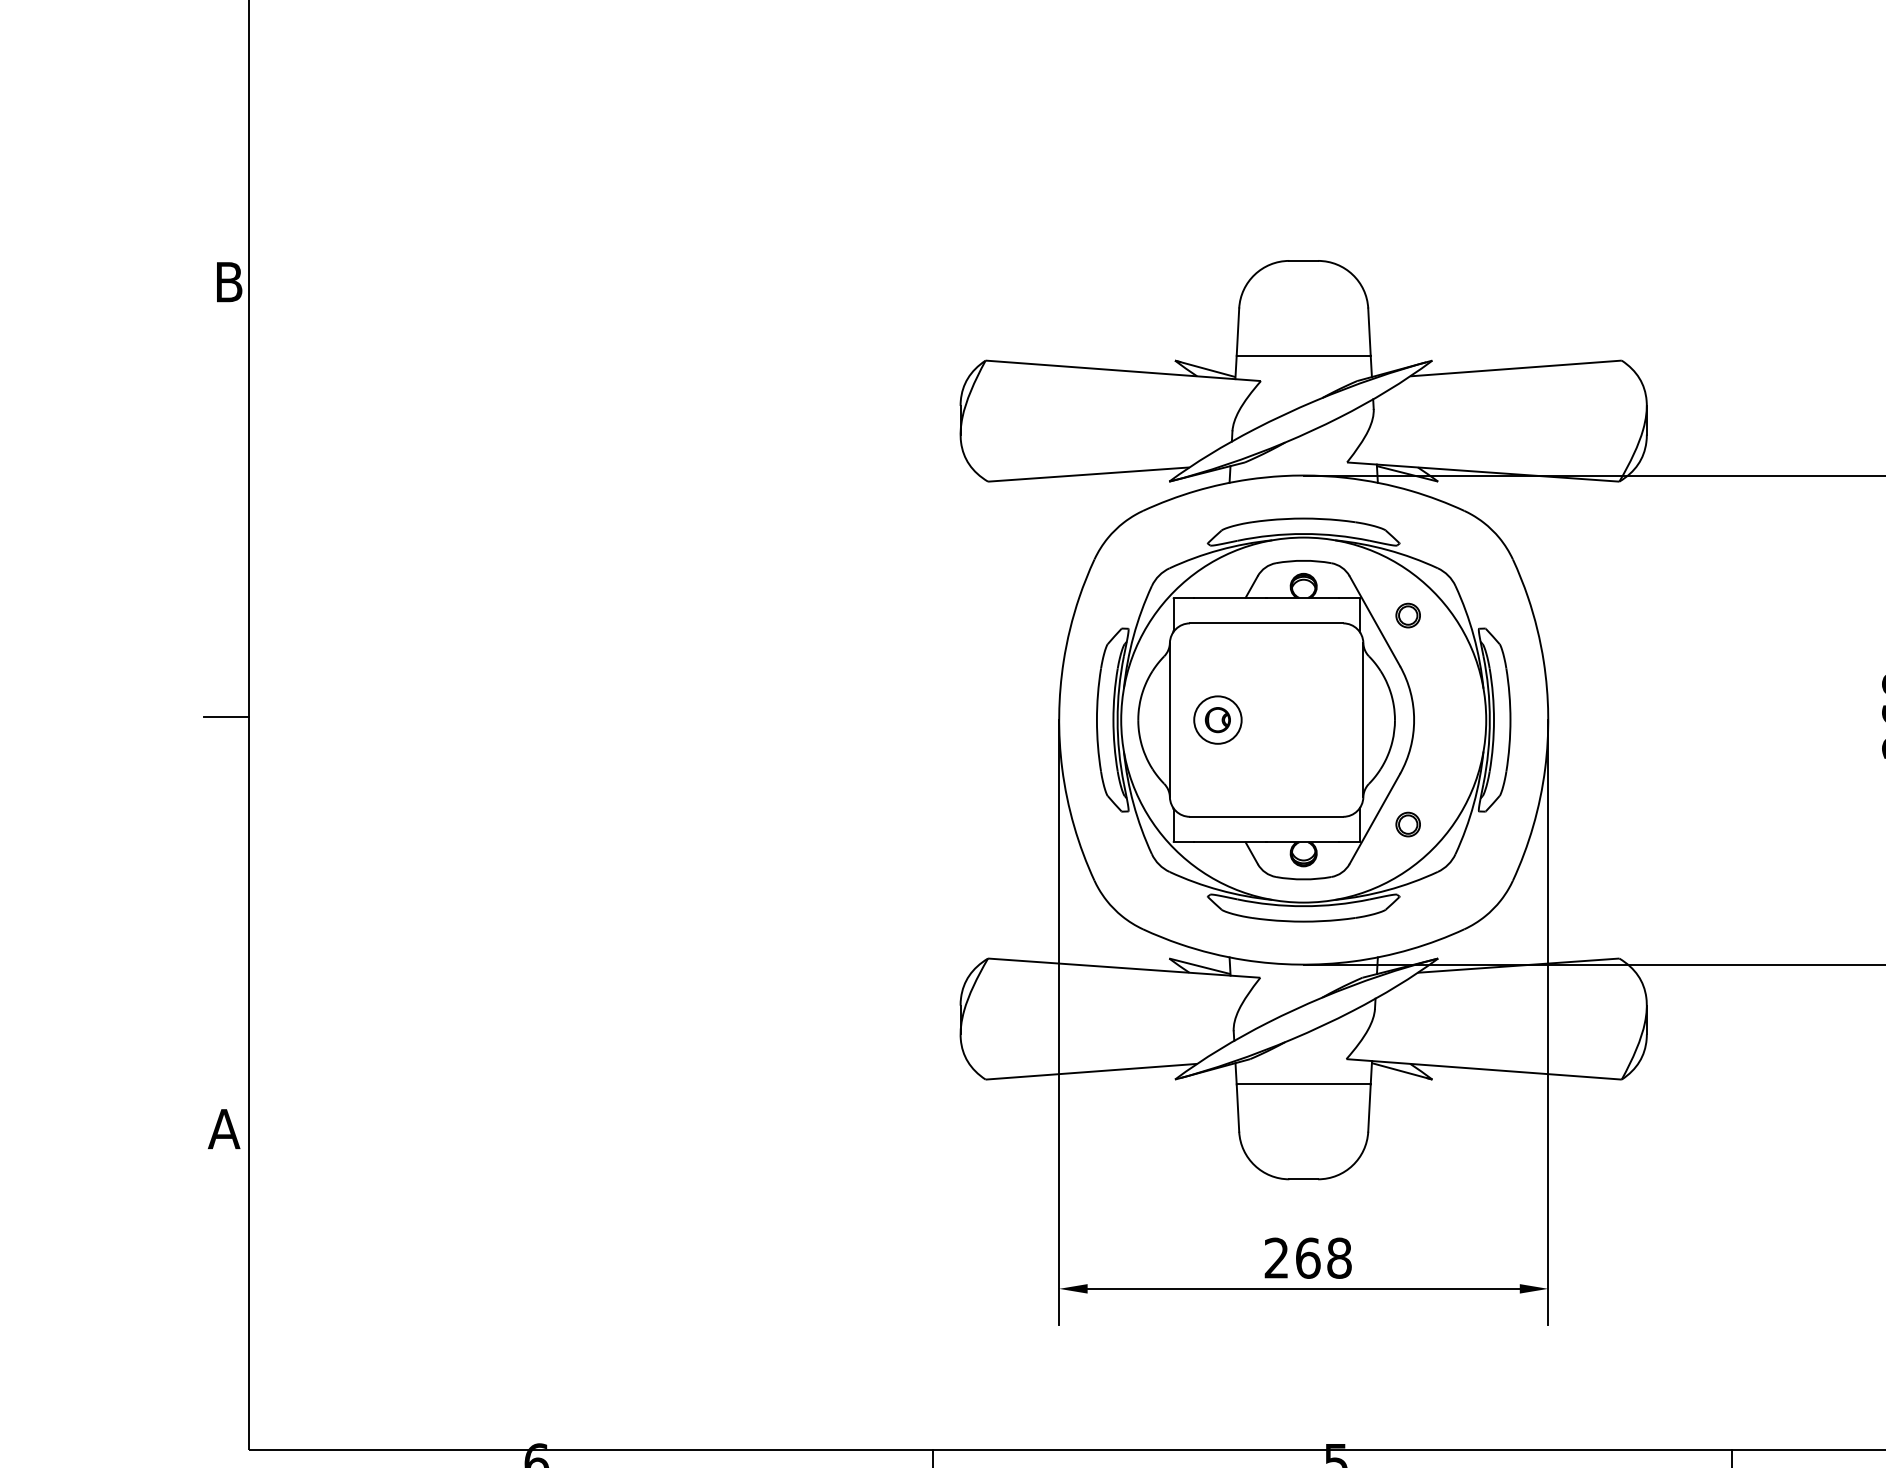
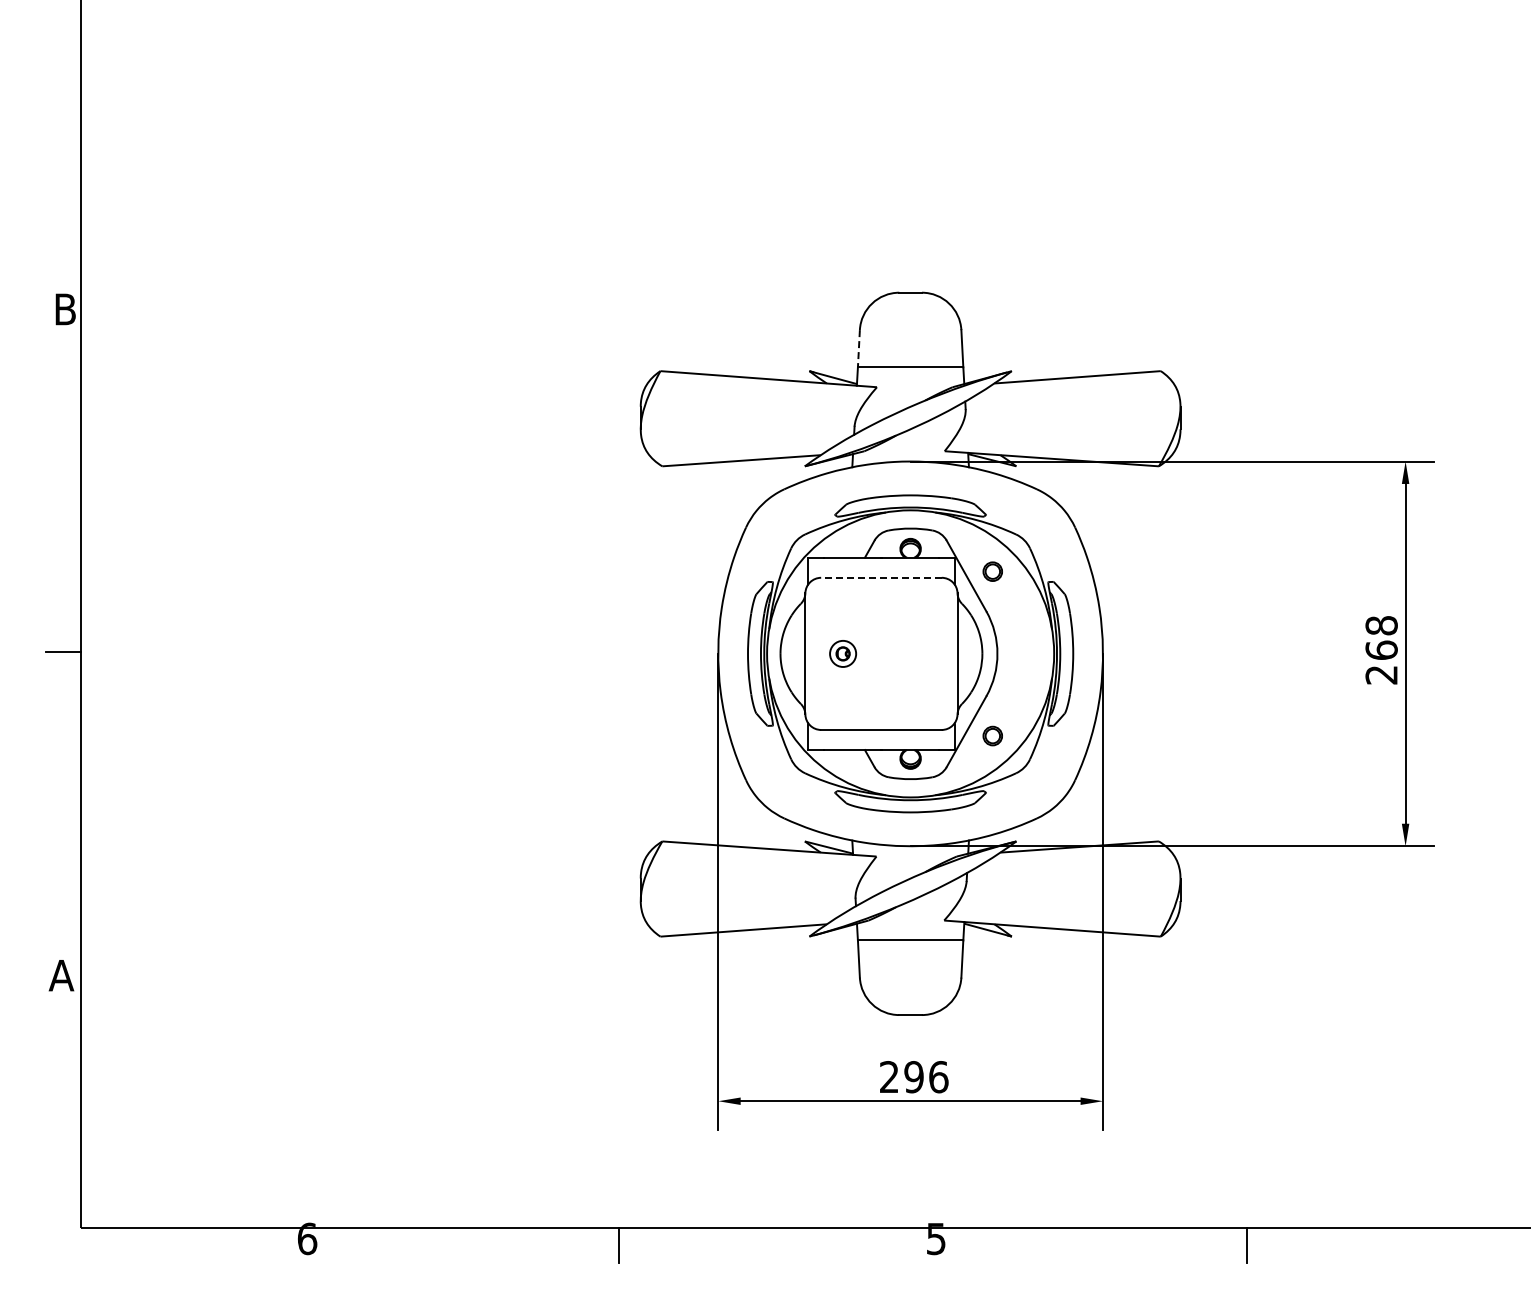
line: (1237, 331) -> (858, 348), solid -> dashed
line: (1265, 622) -> (880, 577), solid -> dashed
part: (1217, 719) -> (842, 653), size x0.7
text: (1323, 1258) -> (926, 1077), 268 -> 296

